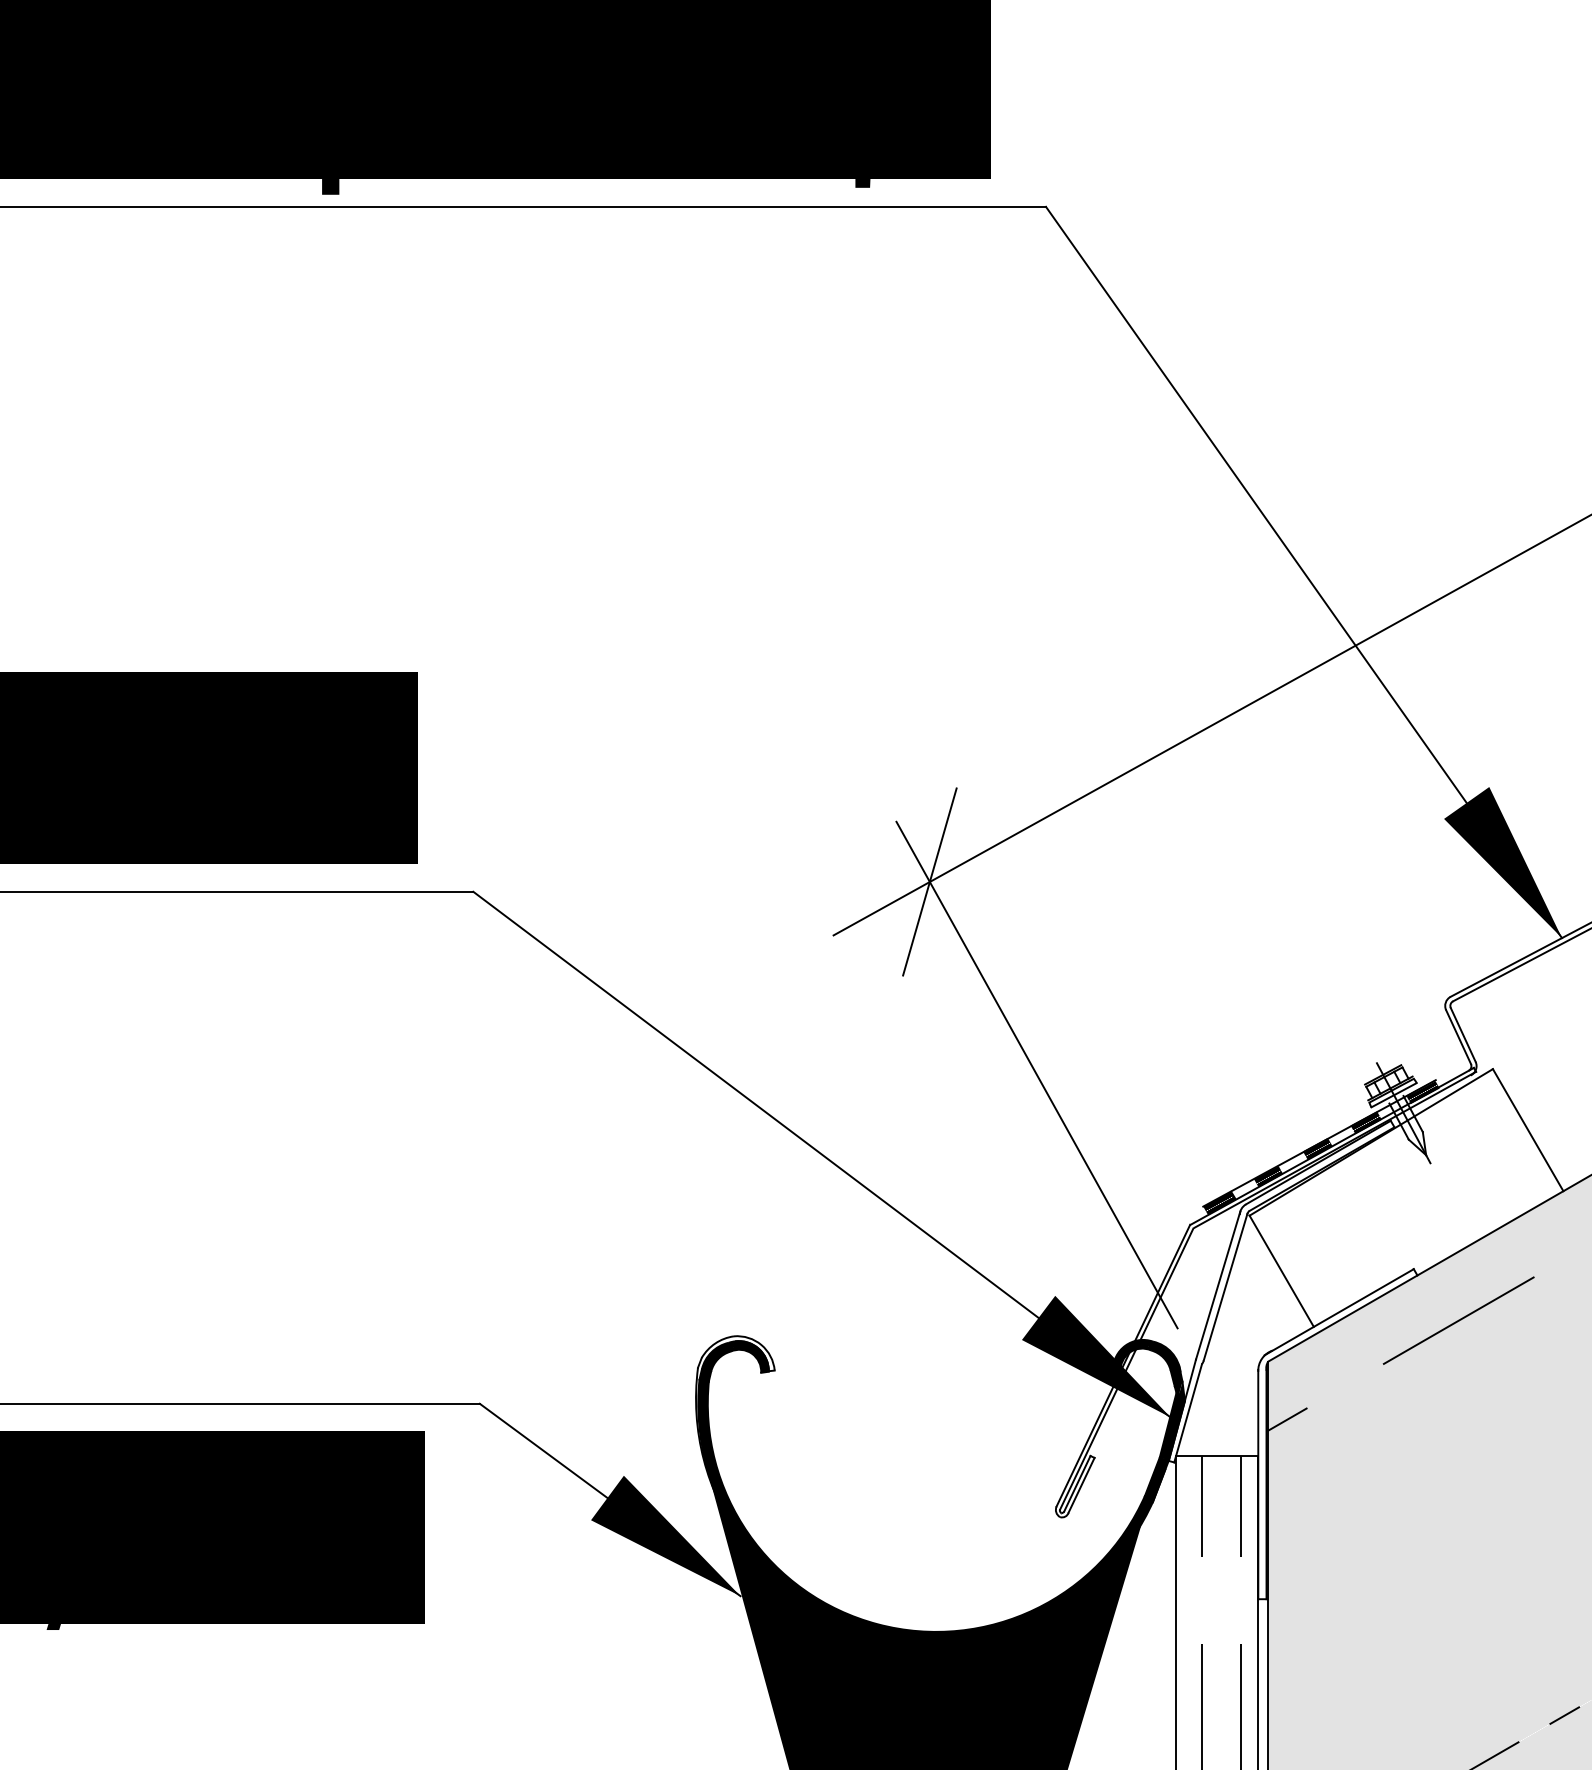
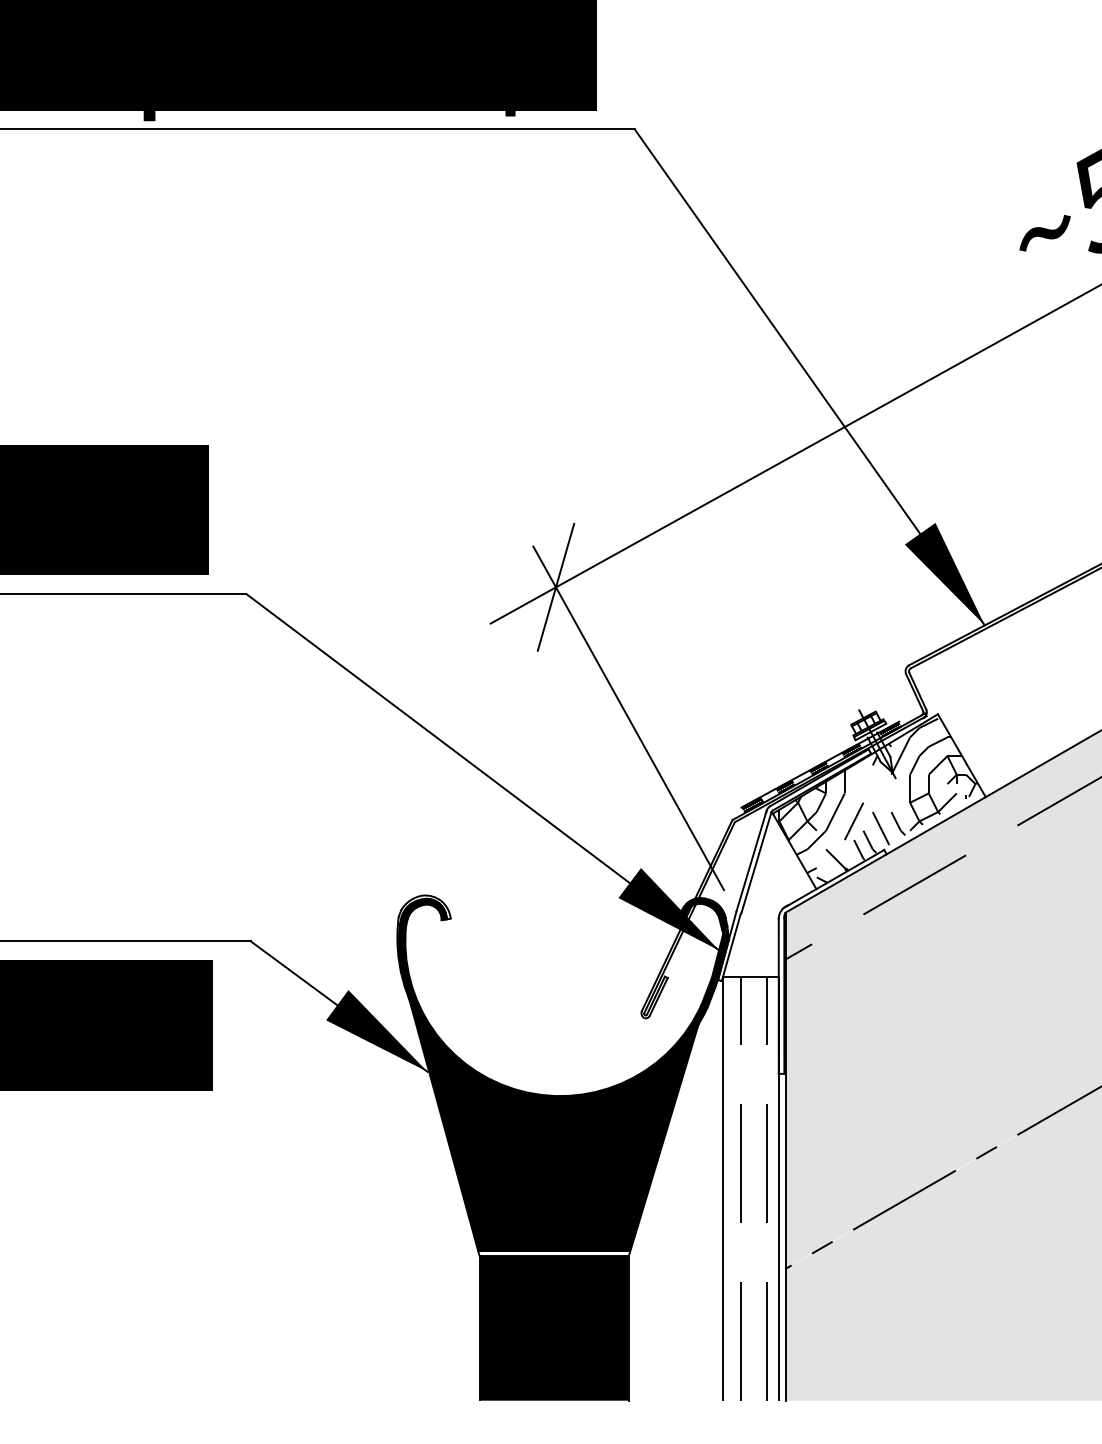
hatch: (1403, 1196) -> (877, 800), added

